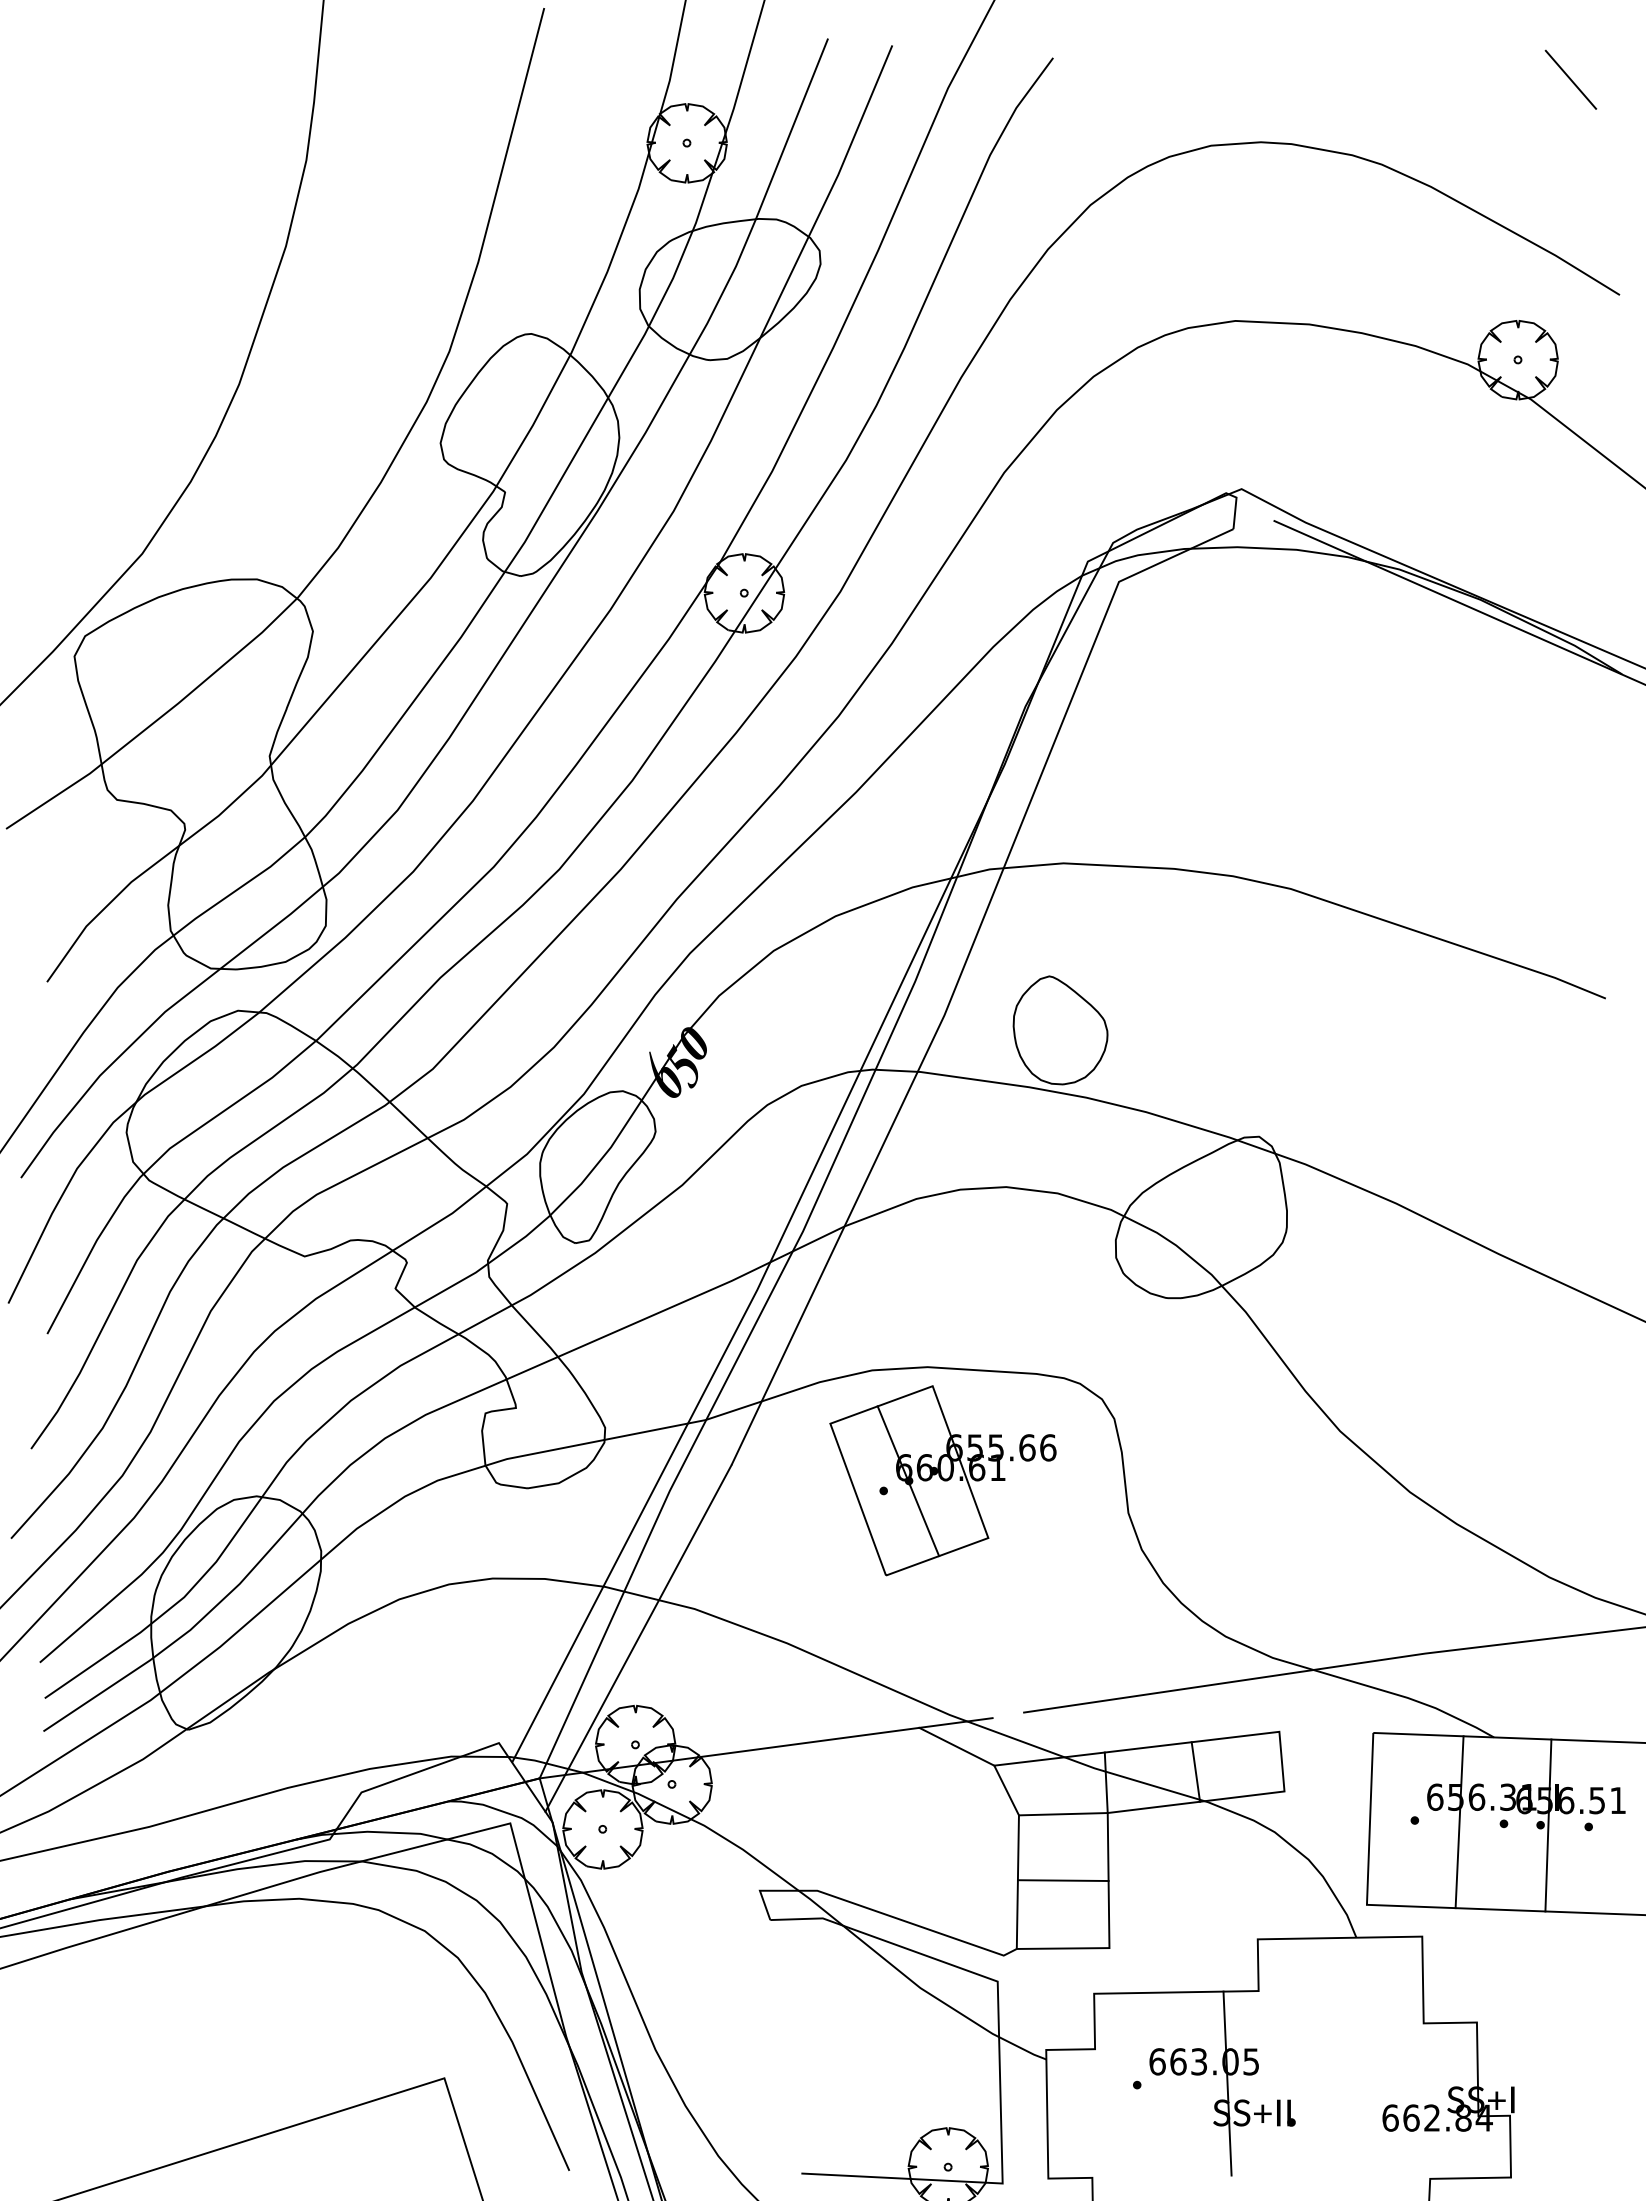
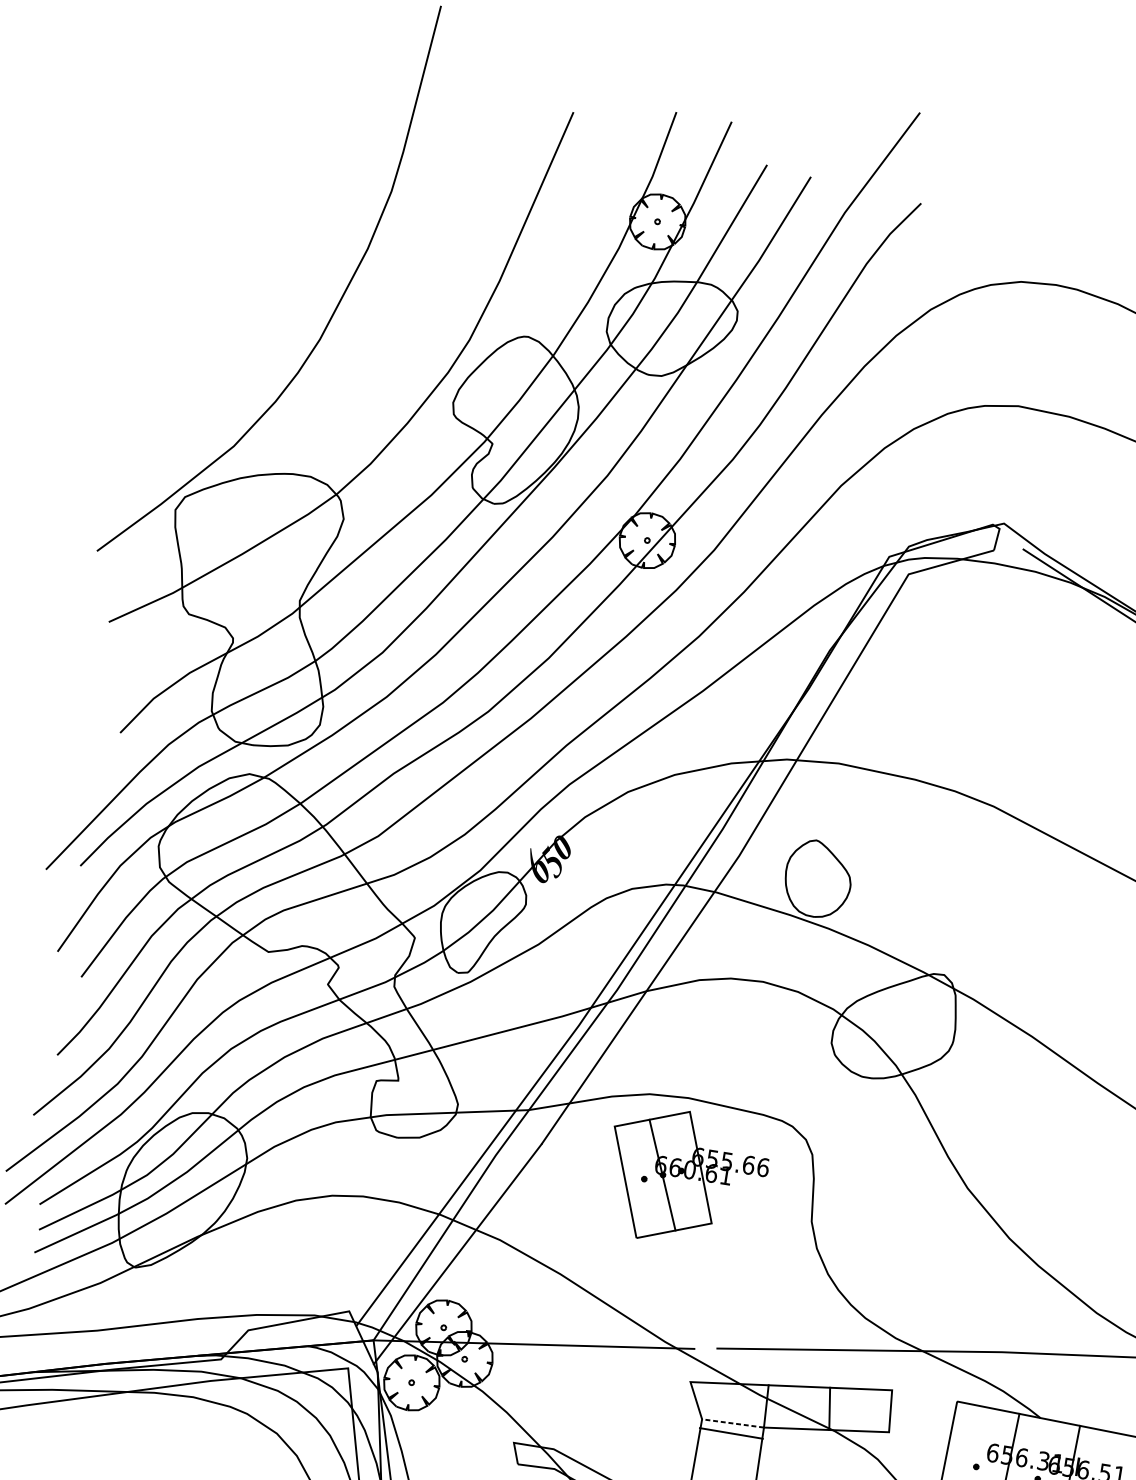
line: (956, 1746) -> (666, 1364), removed
line: (1062, 1814) -> (732, 1423), solid -> dashed
line: (1062, 1880) -> (730, 1433), moved

